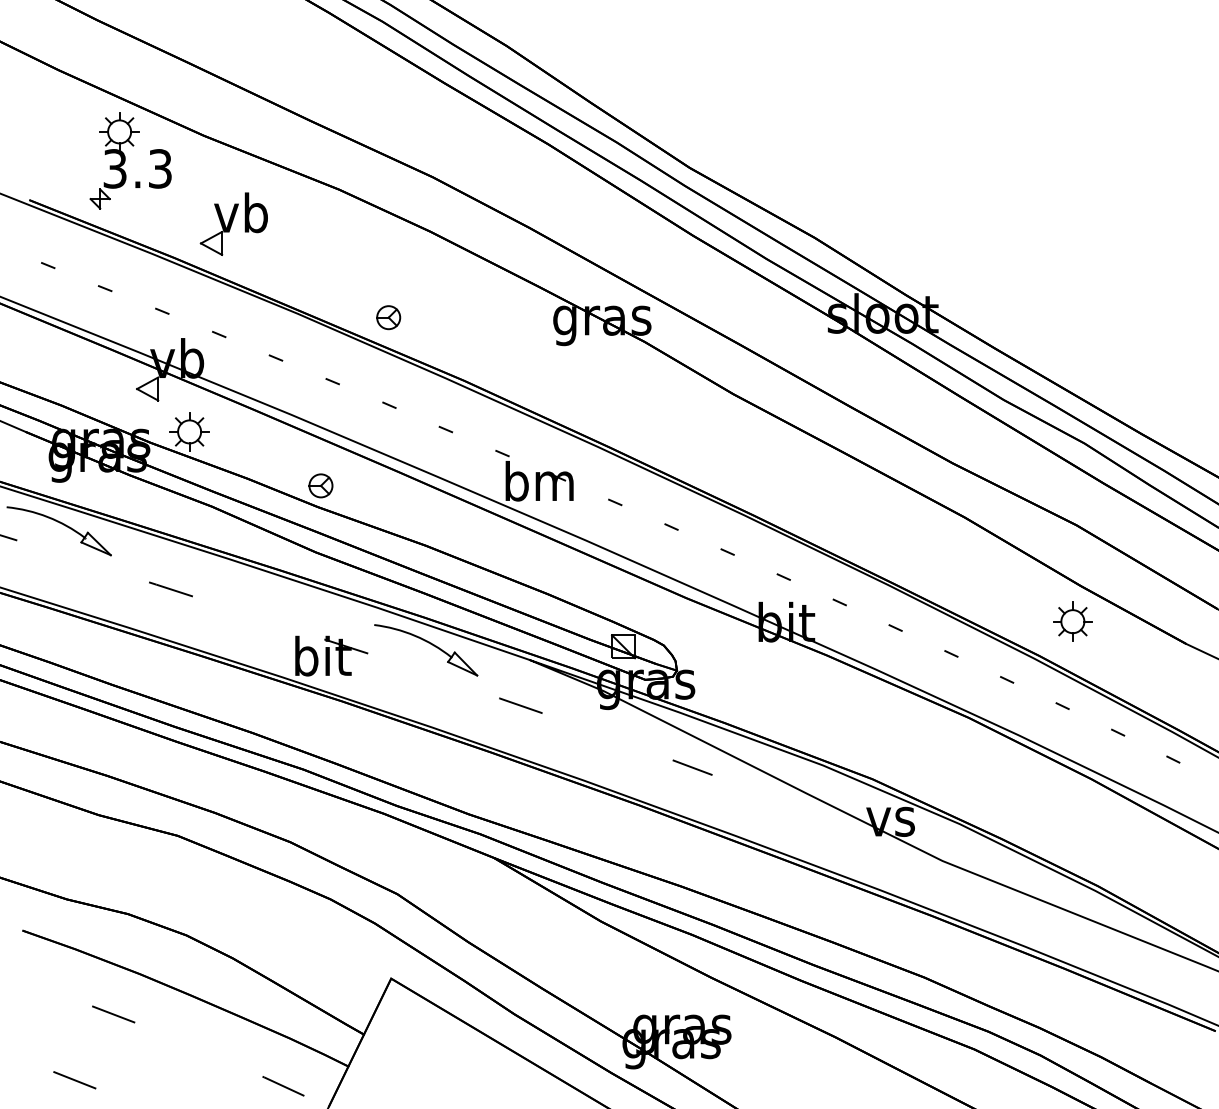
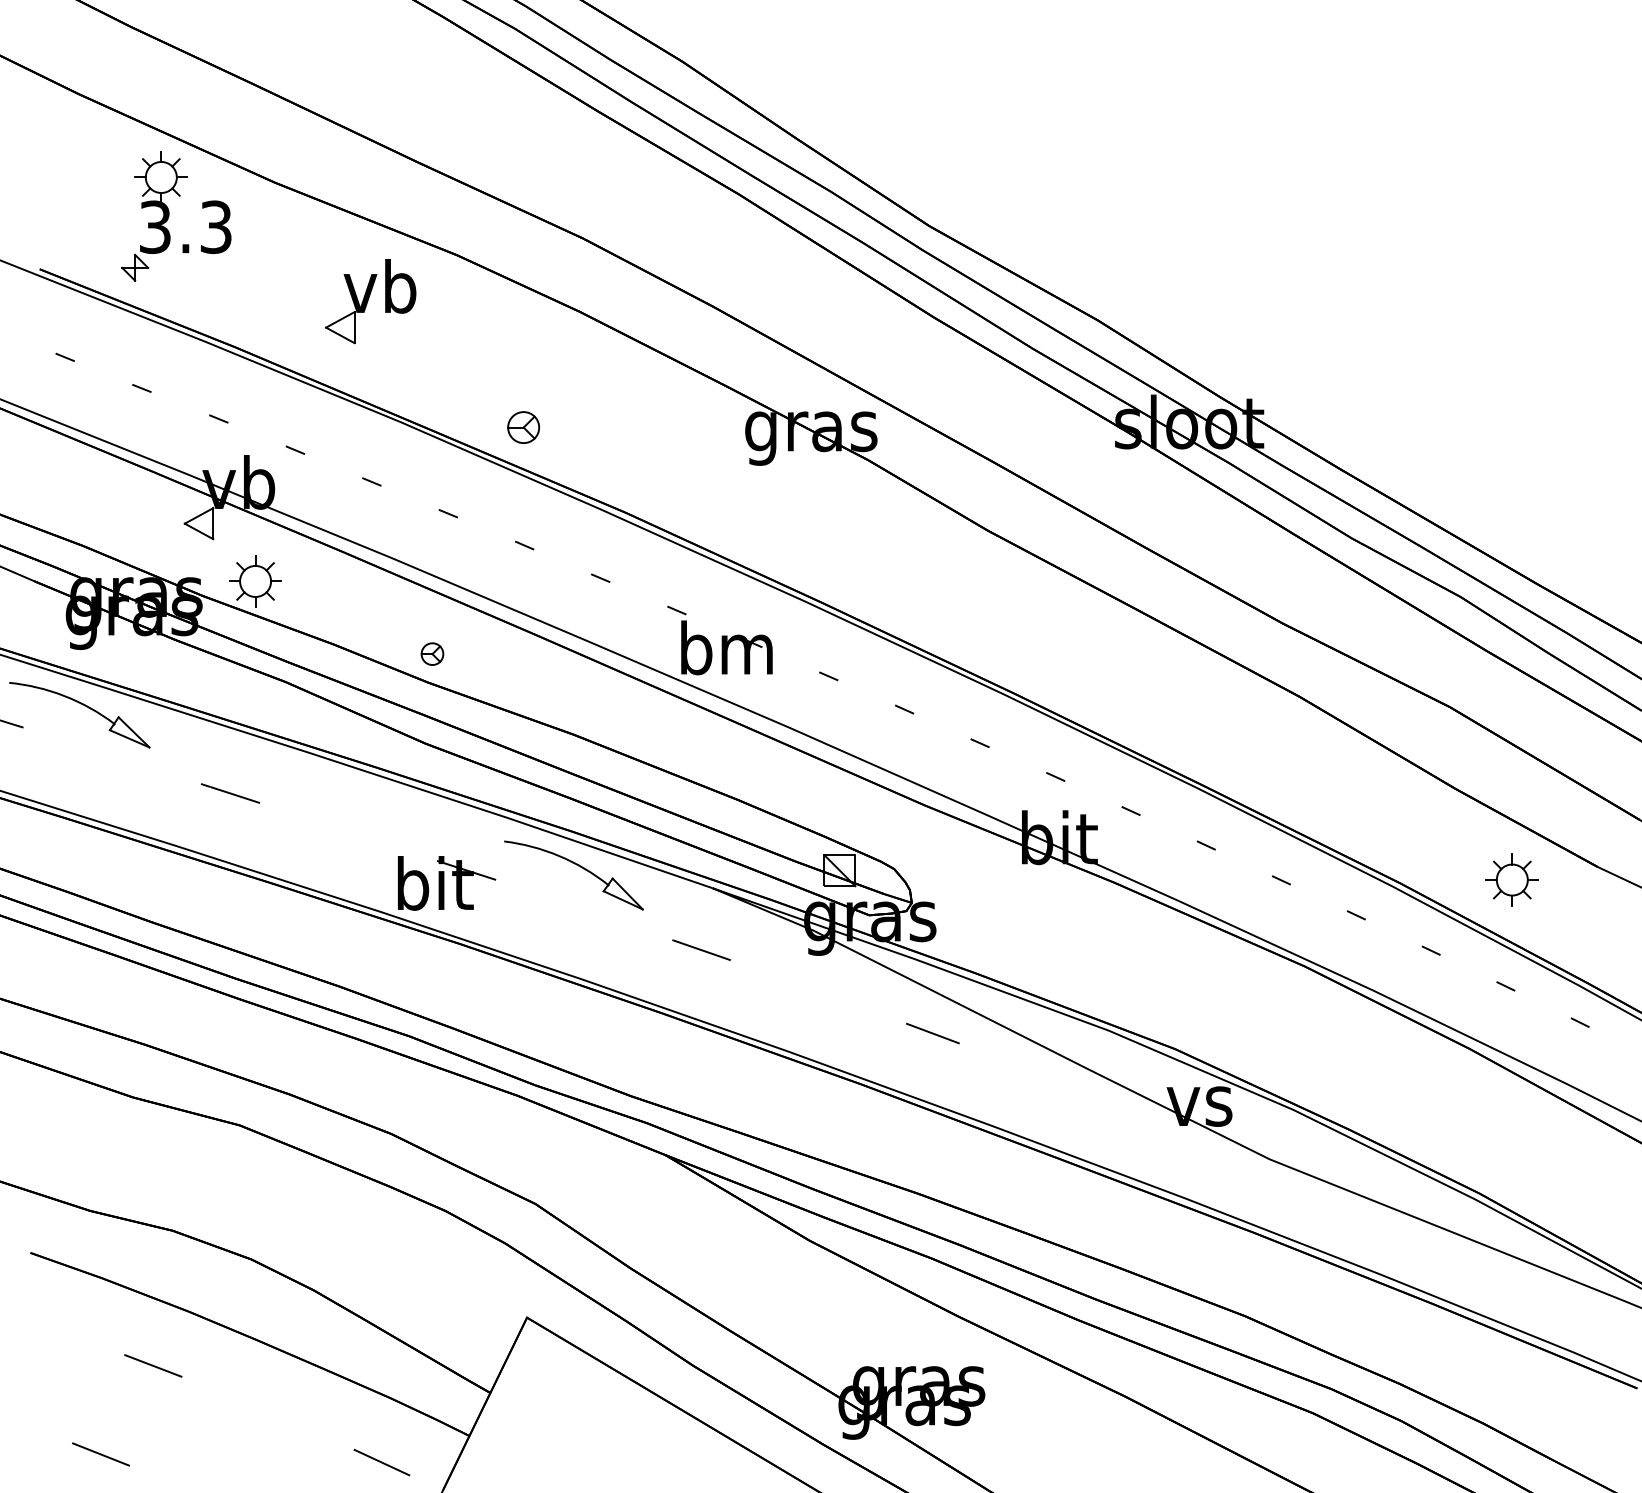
part: (233, 223) -> (369, 300), moved
part: (320, 485) -> (431, 653), size x0.7
part: (1072, 621) -> (1511, 879), moved

